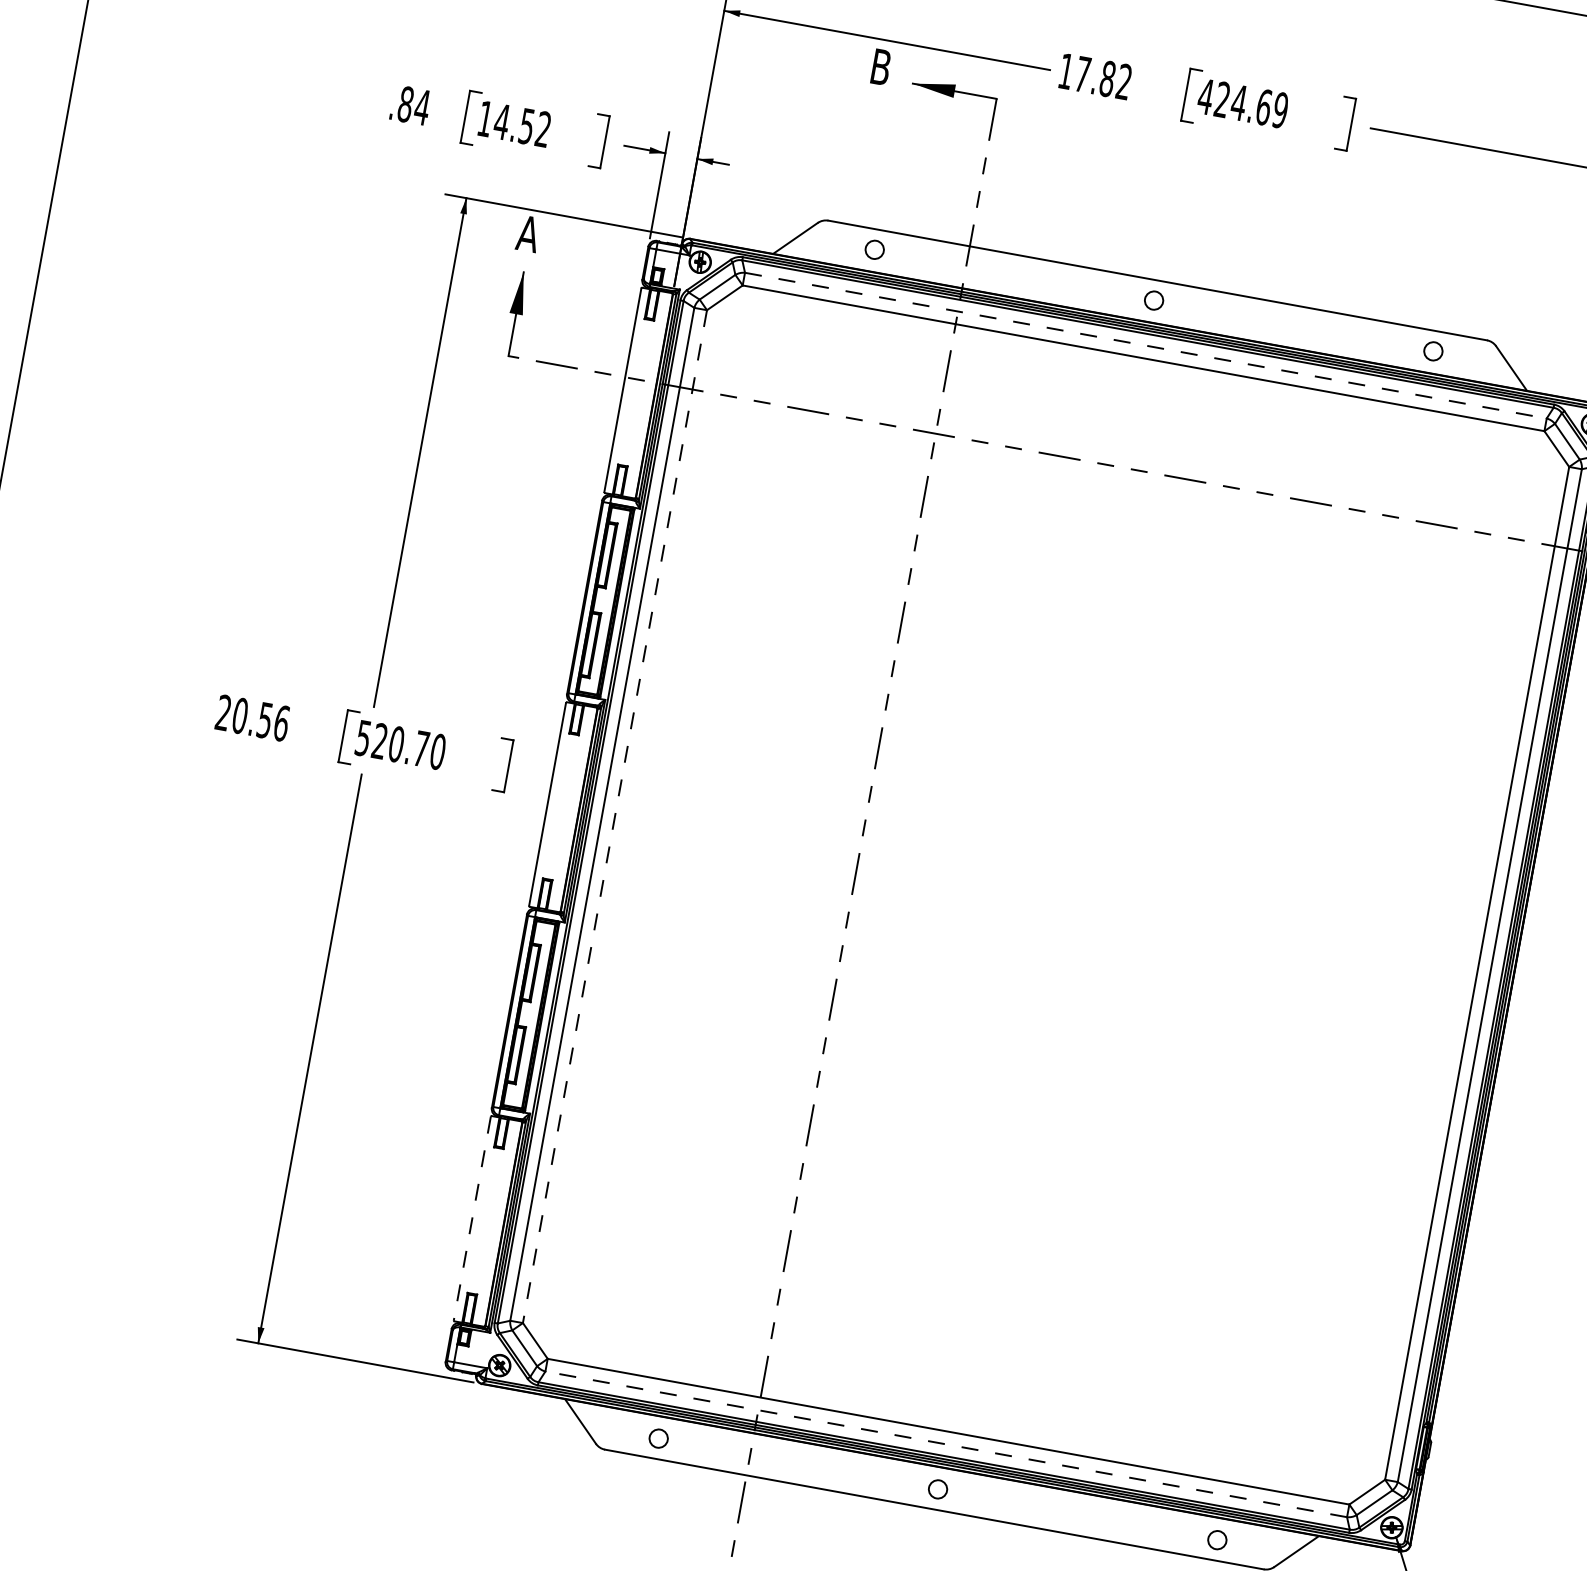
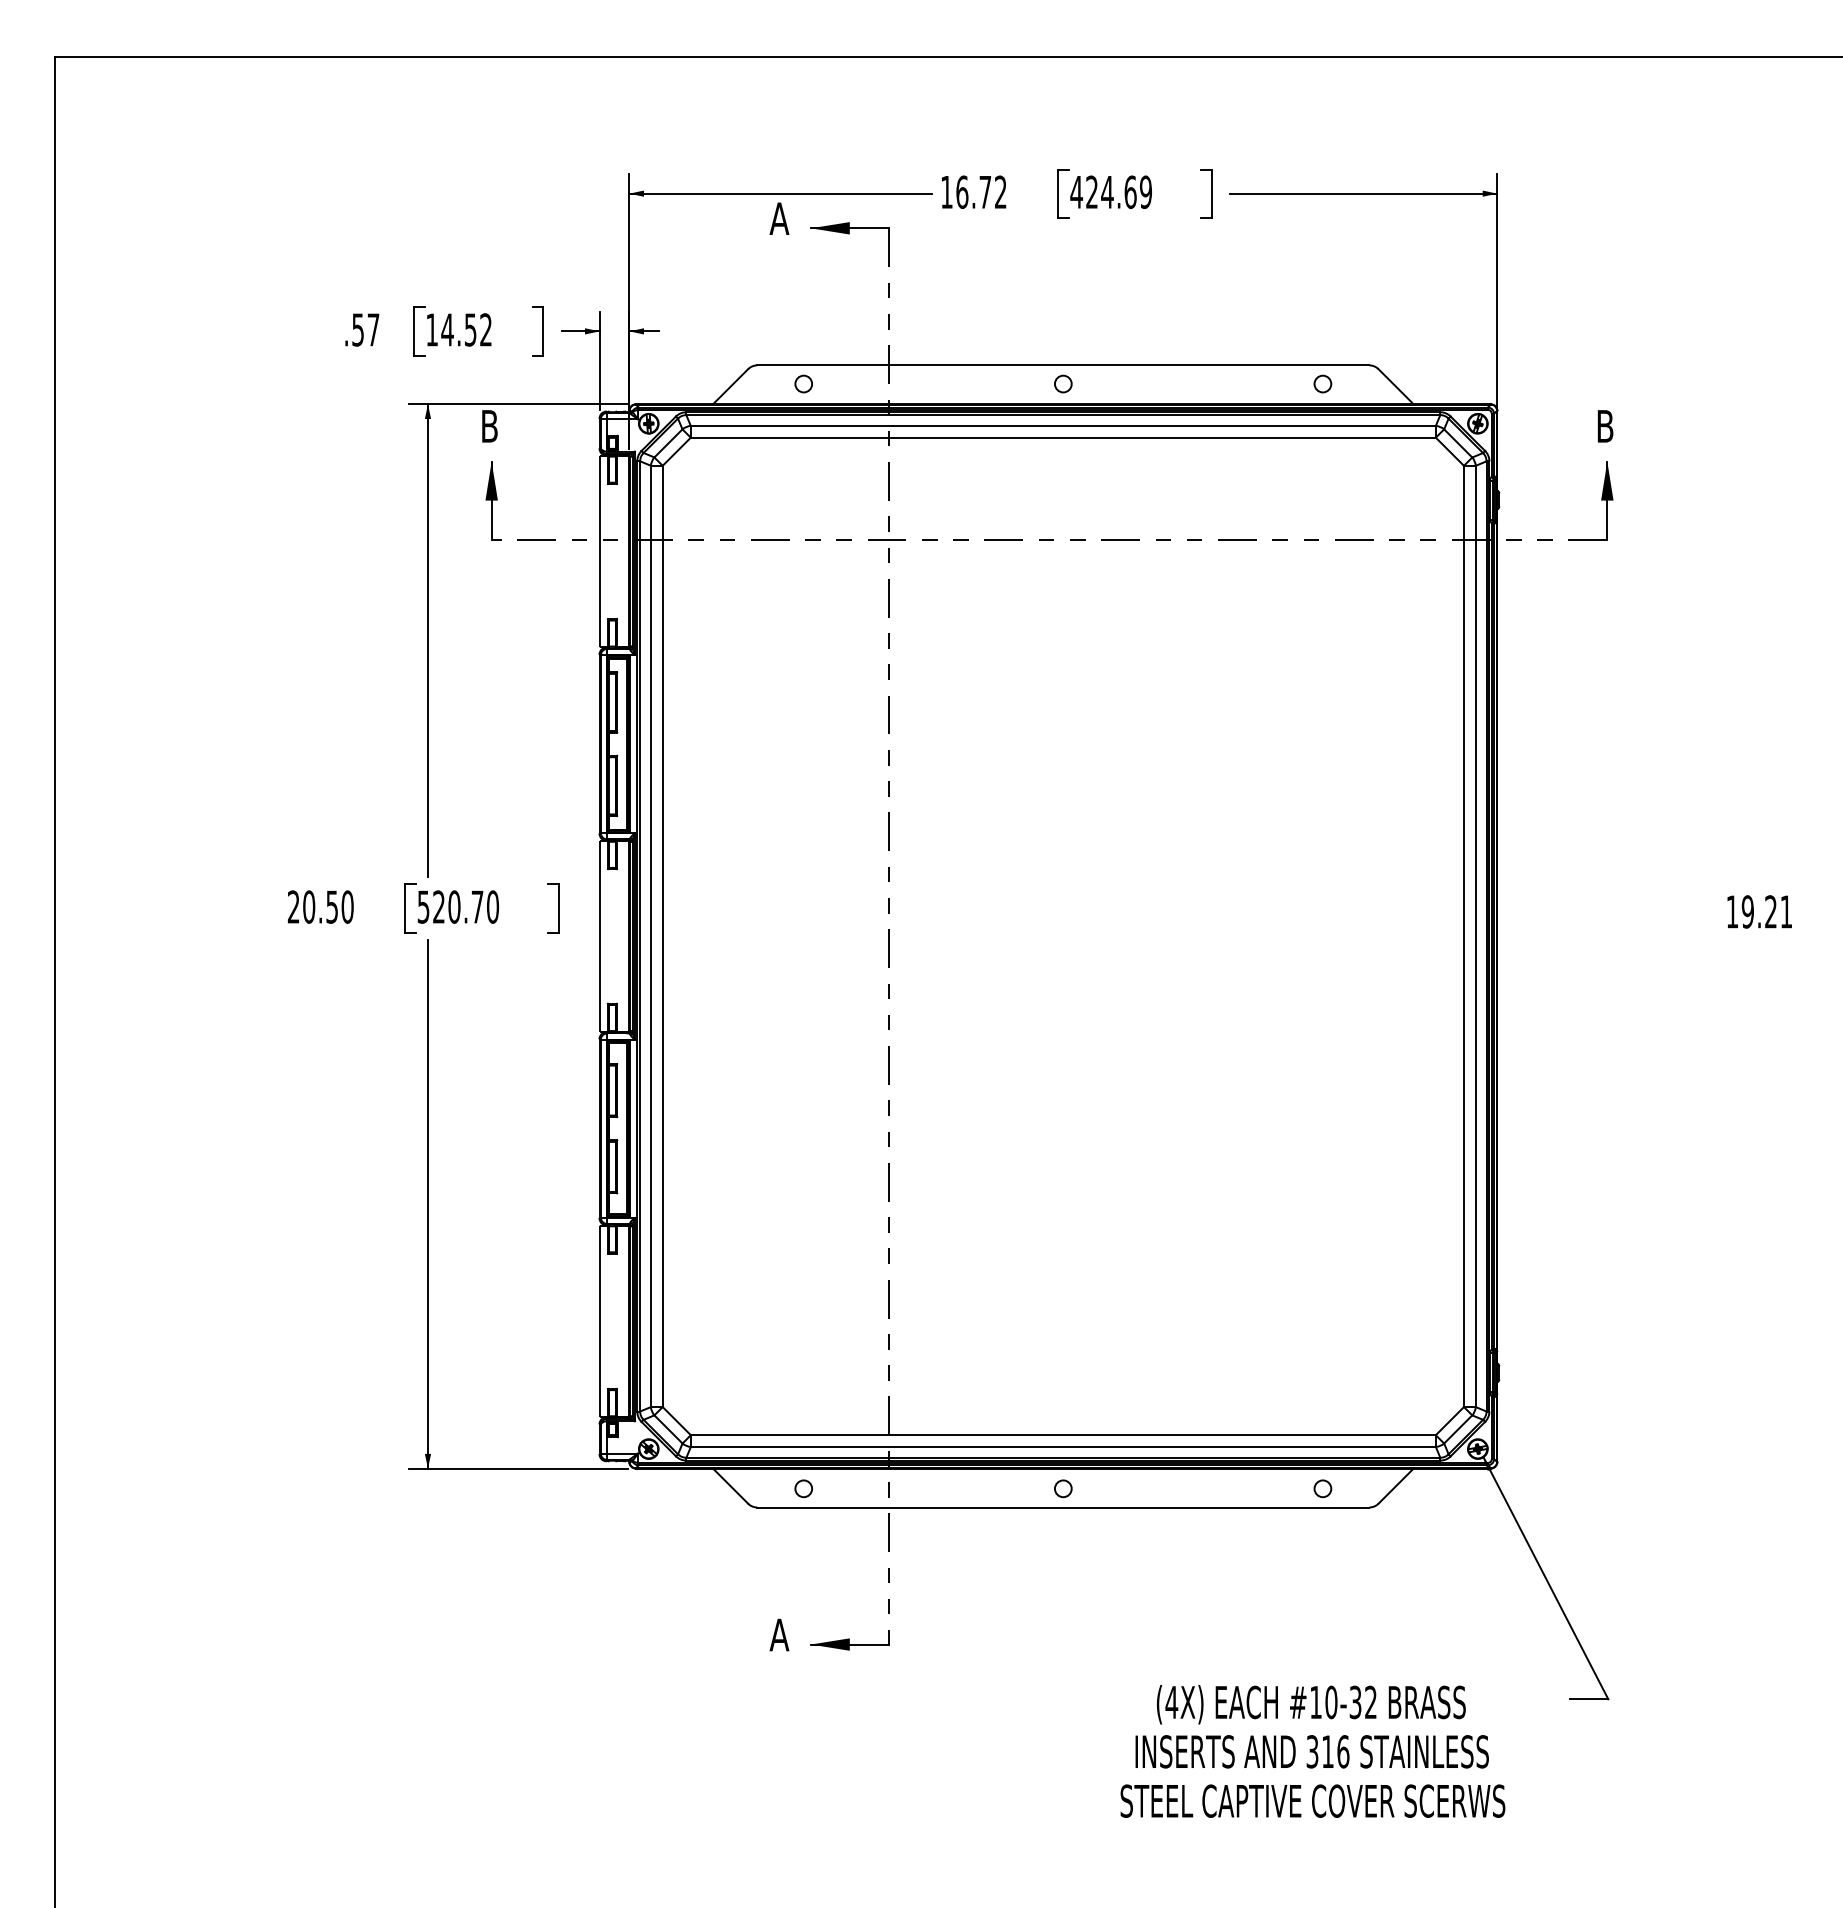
text: (881, 66) -> (779, 218), B -> A
text: (1095, 75) -> (973, 191), 17.82 -> 16.72
text: (413, 105) -> (365, 329), .84 -> .57
text: (528, 234) -> (489, 426), A -> B
line: (1146, 345) -> (1063, 425), dashed -> solid
text: (281, 722) -> (347, 906), 20.56 -> 20.50
line: (614, 816) -> (662, 936), dashed -> solid
line: (472, 1218) -> (600, 1321), dashed -> solid
line: (945, 1443) -> (1062, 1446), dashed -> solid

